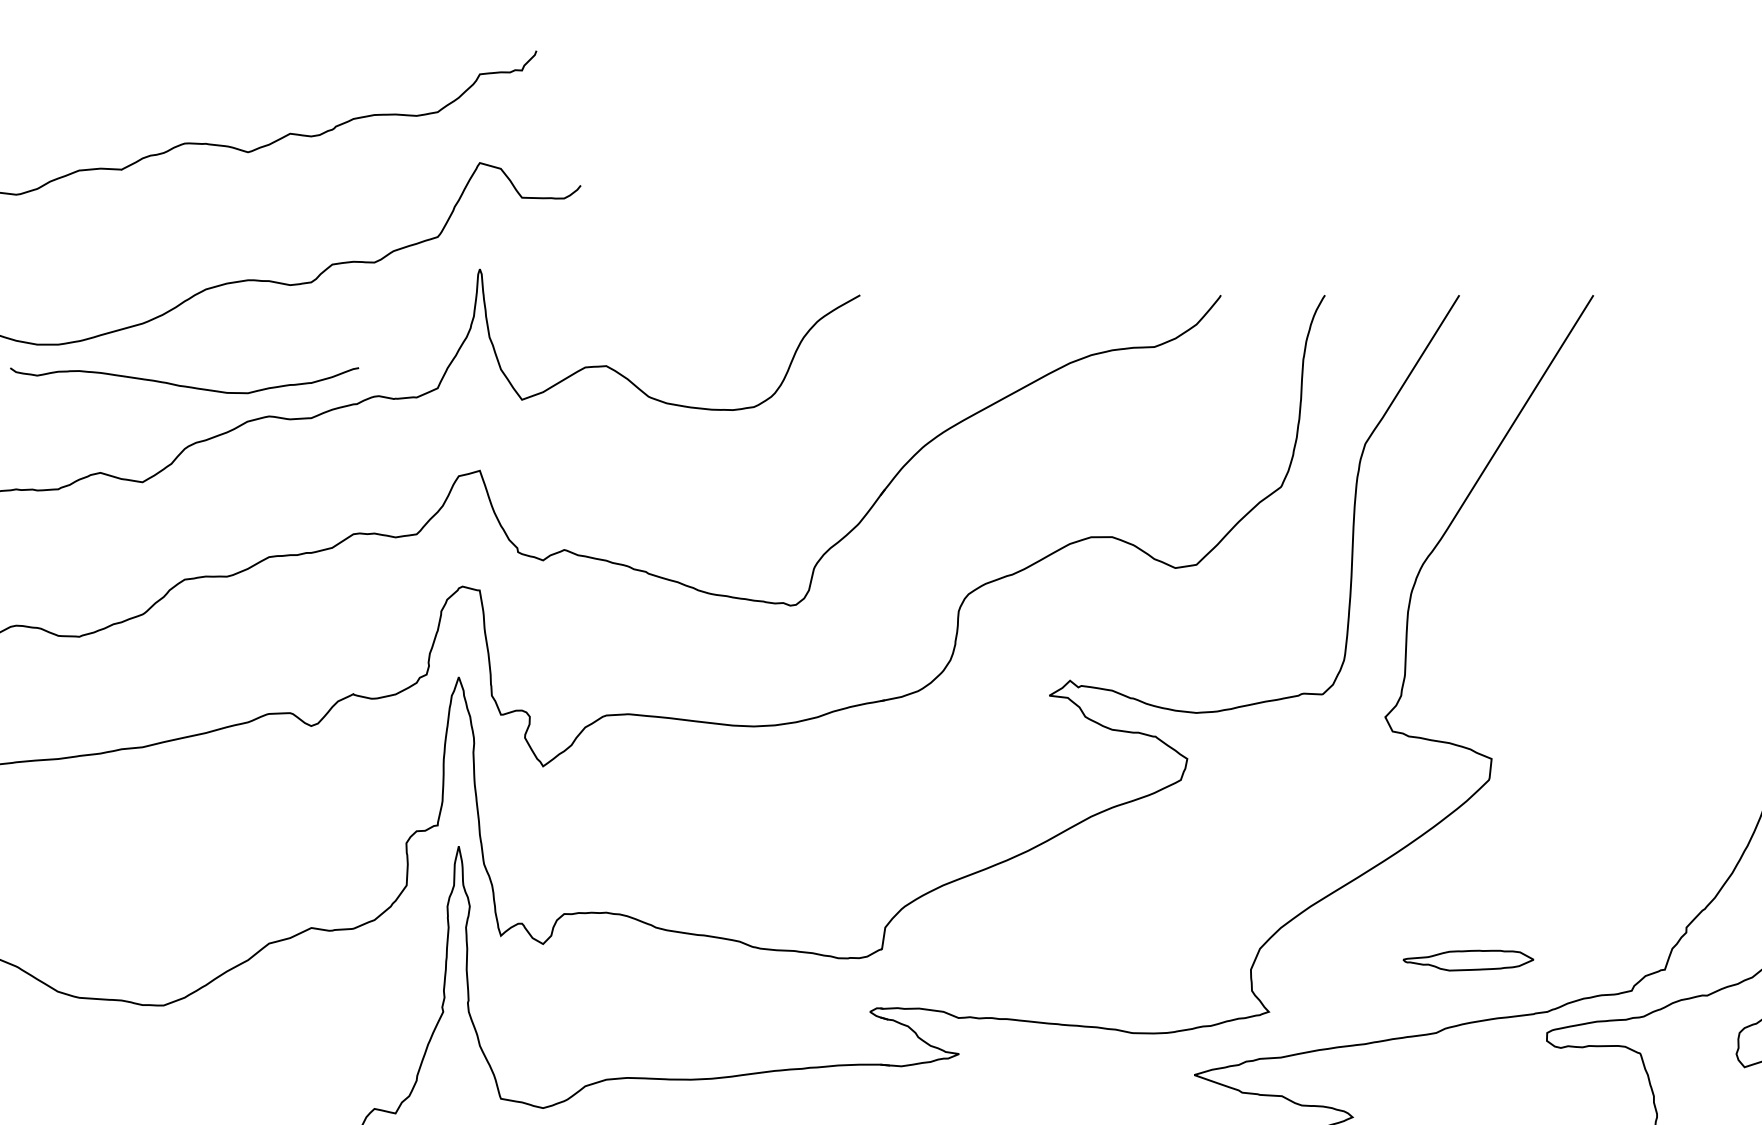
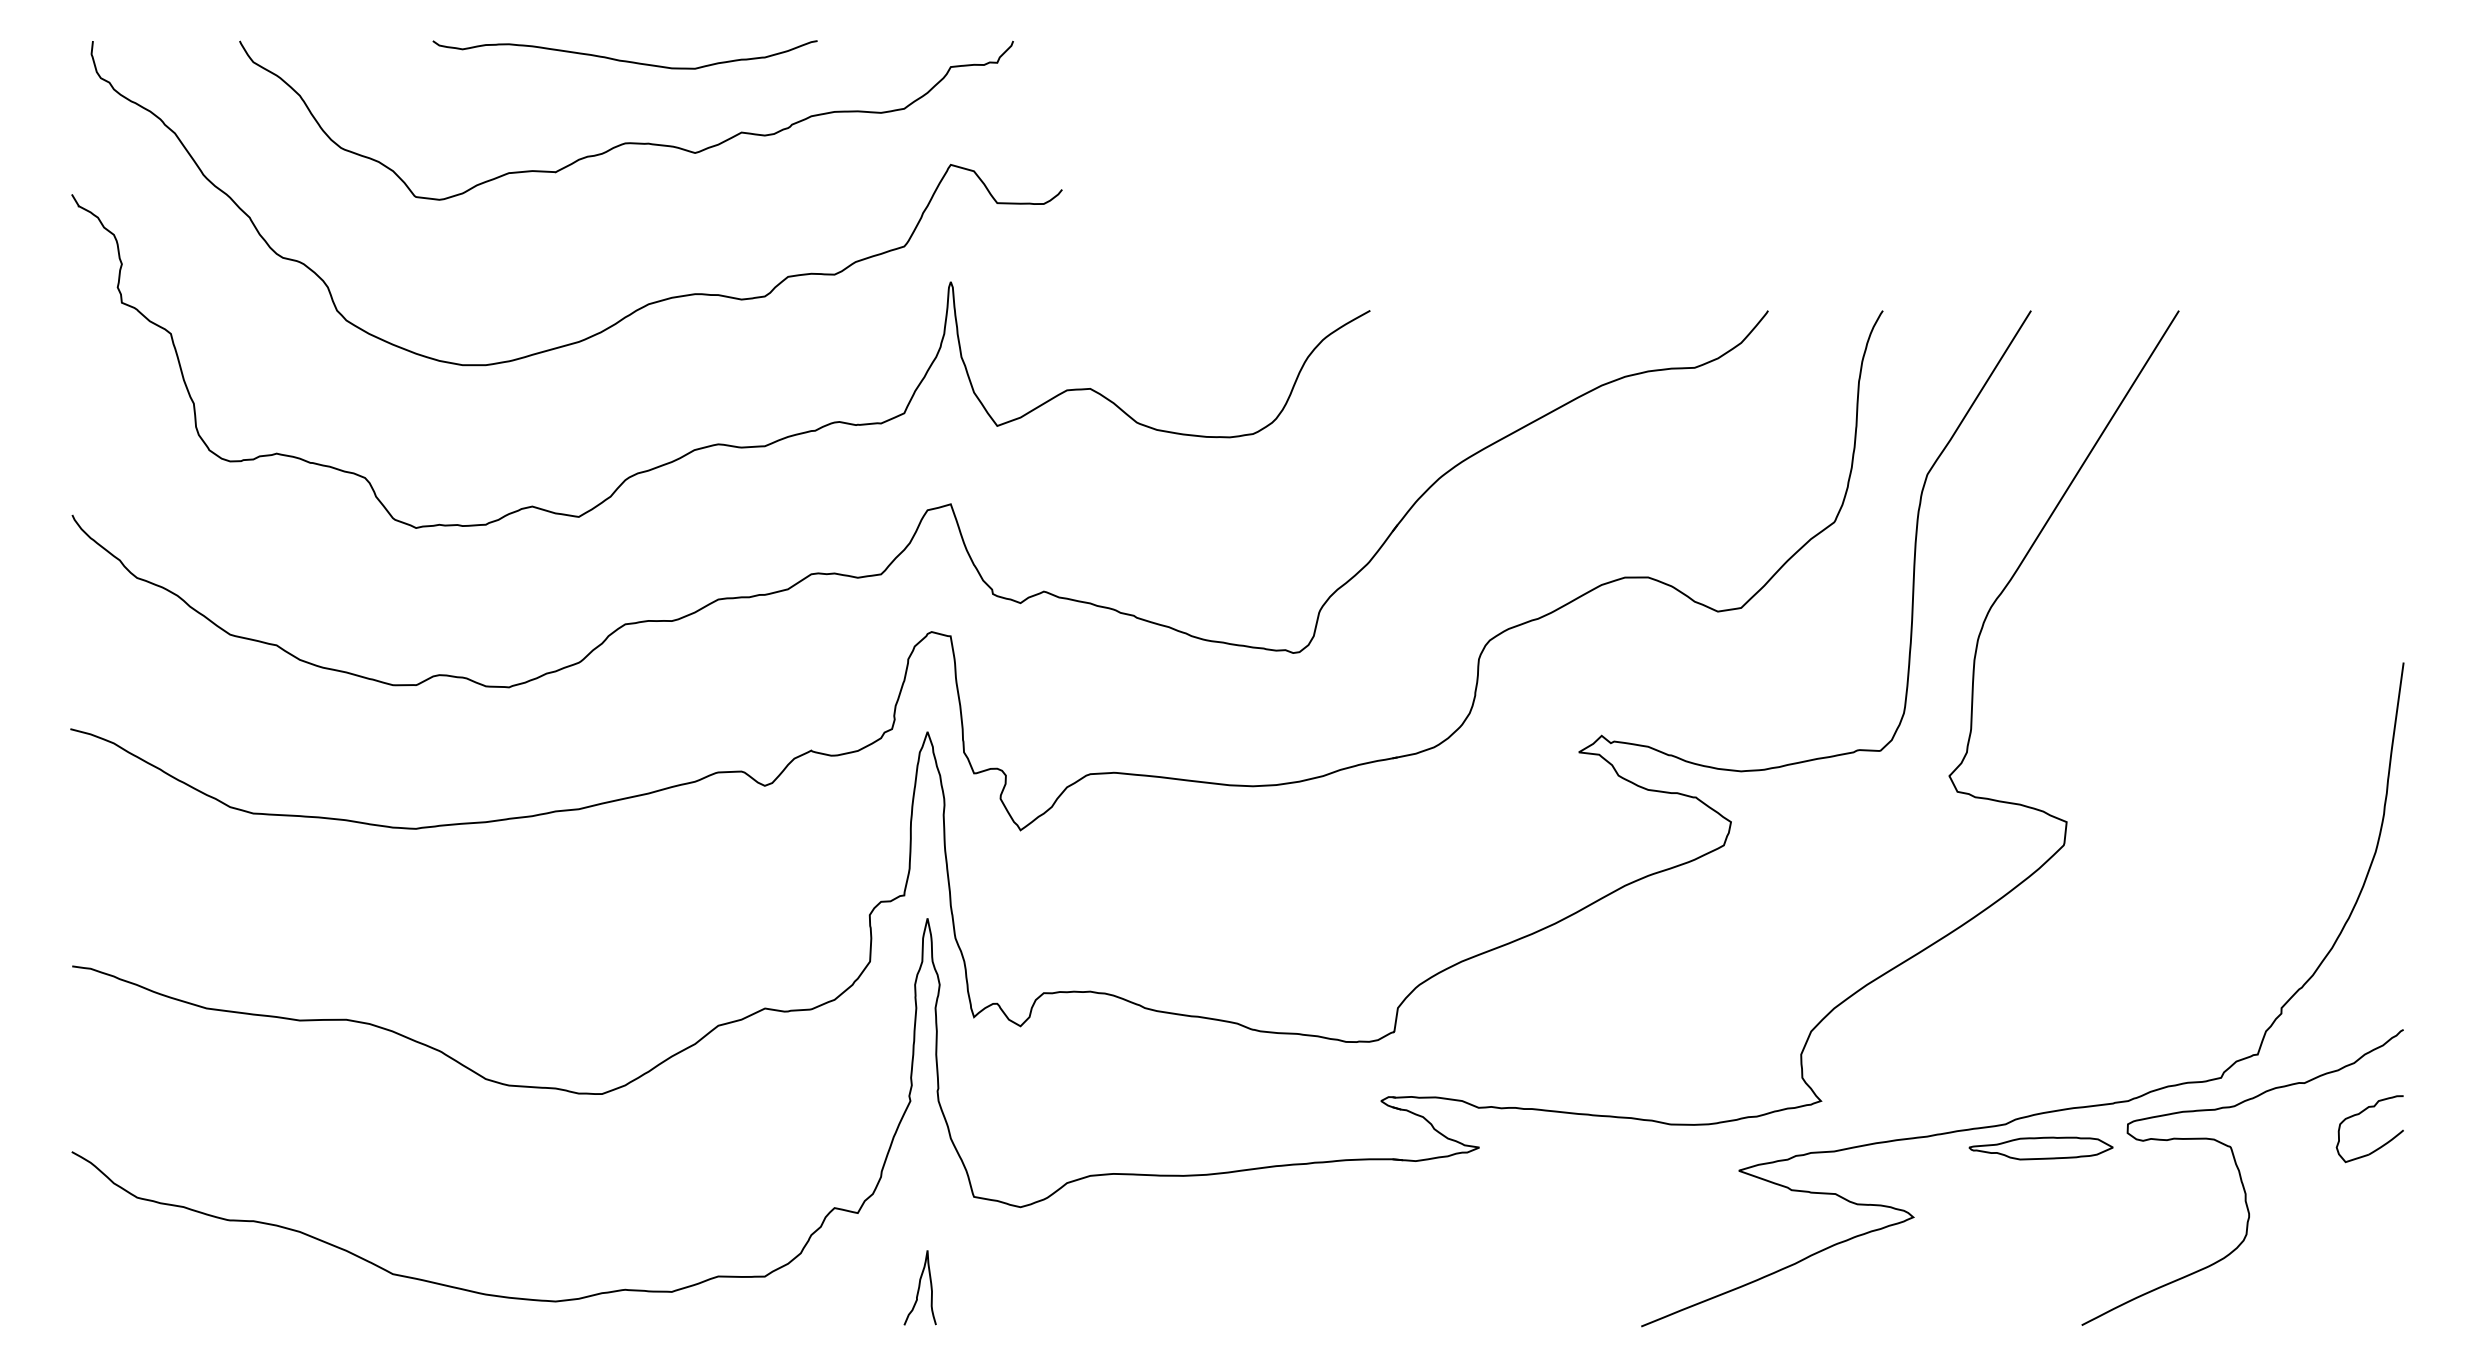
curve: (184, 385) -> (624, 60), moved
part: (1467, 960) -> (2040, 1148), moved

